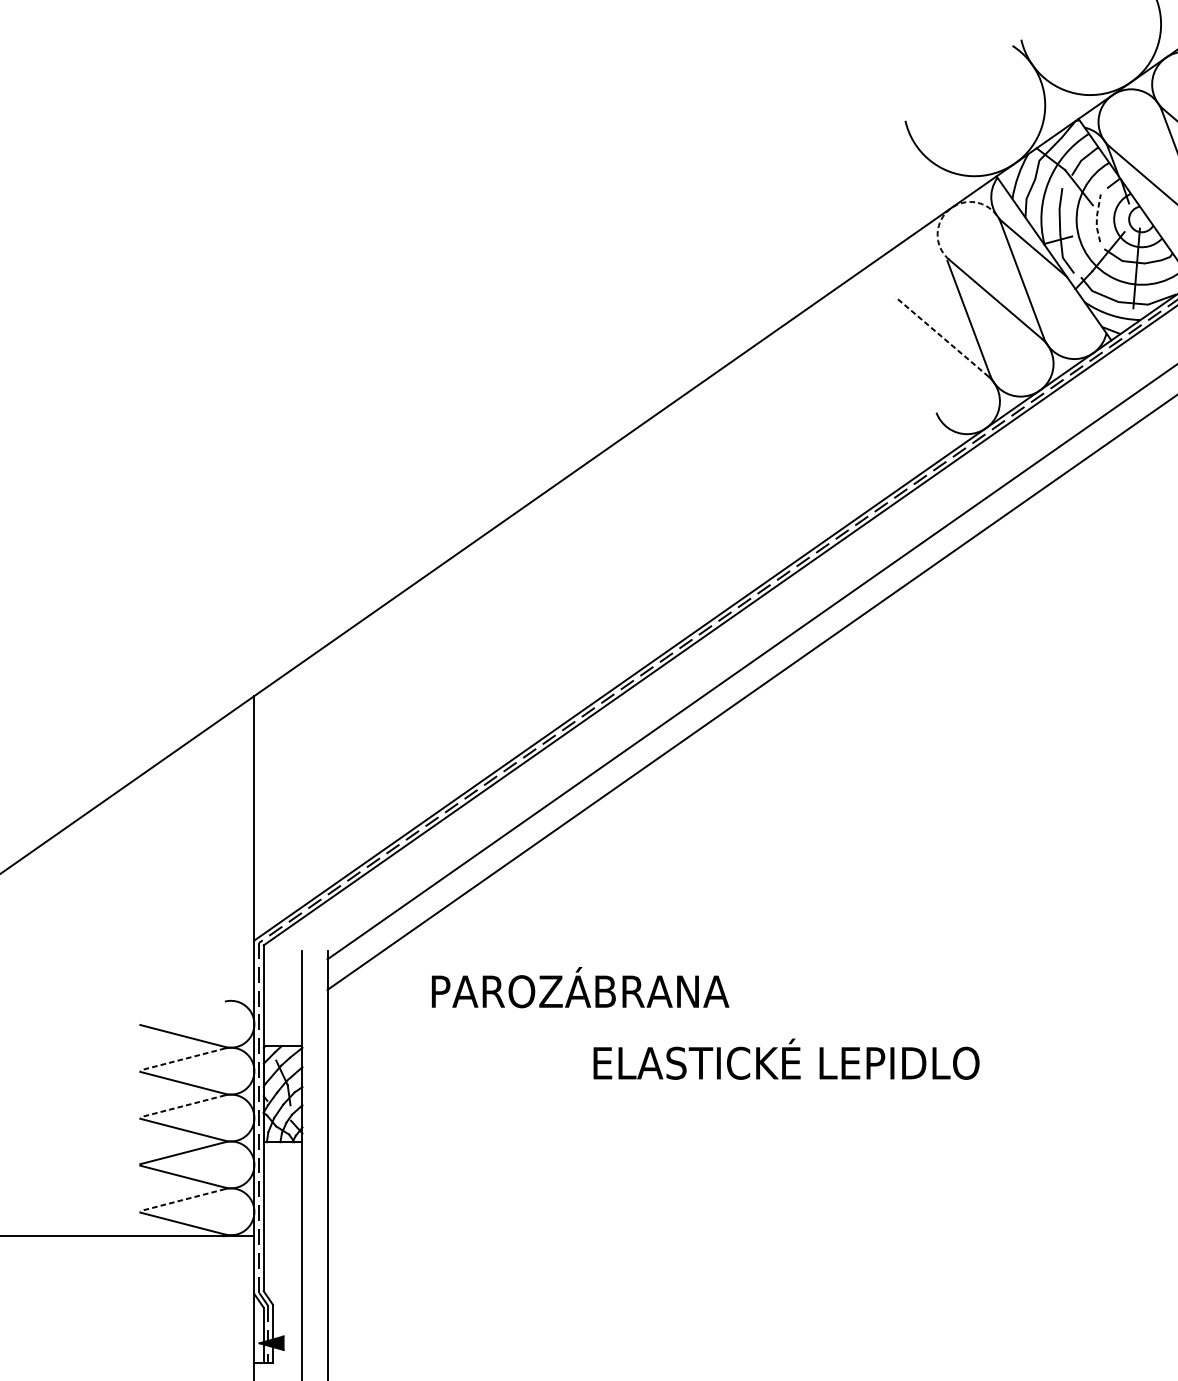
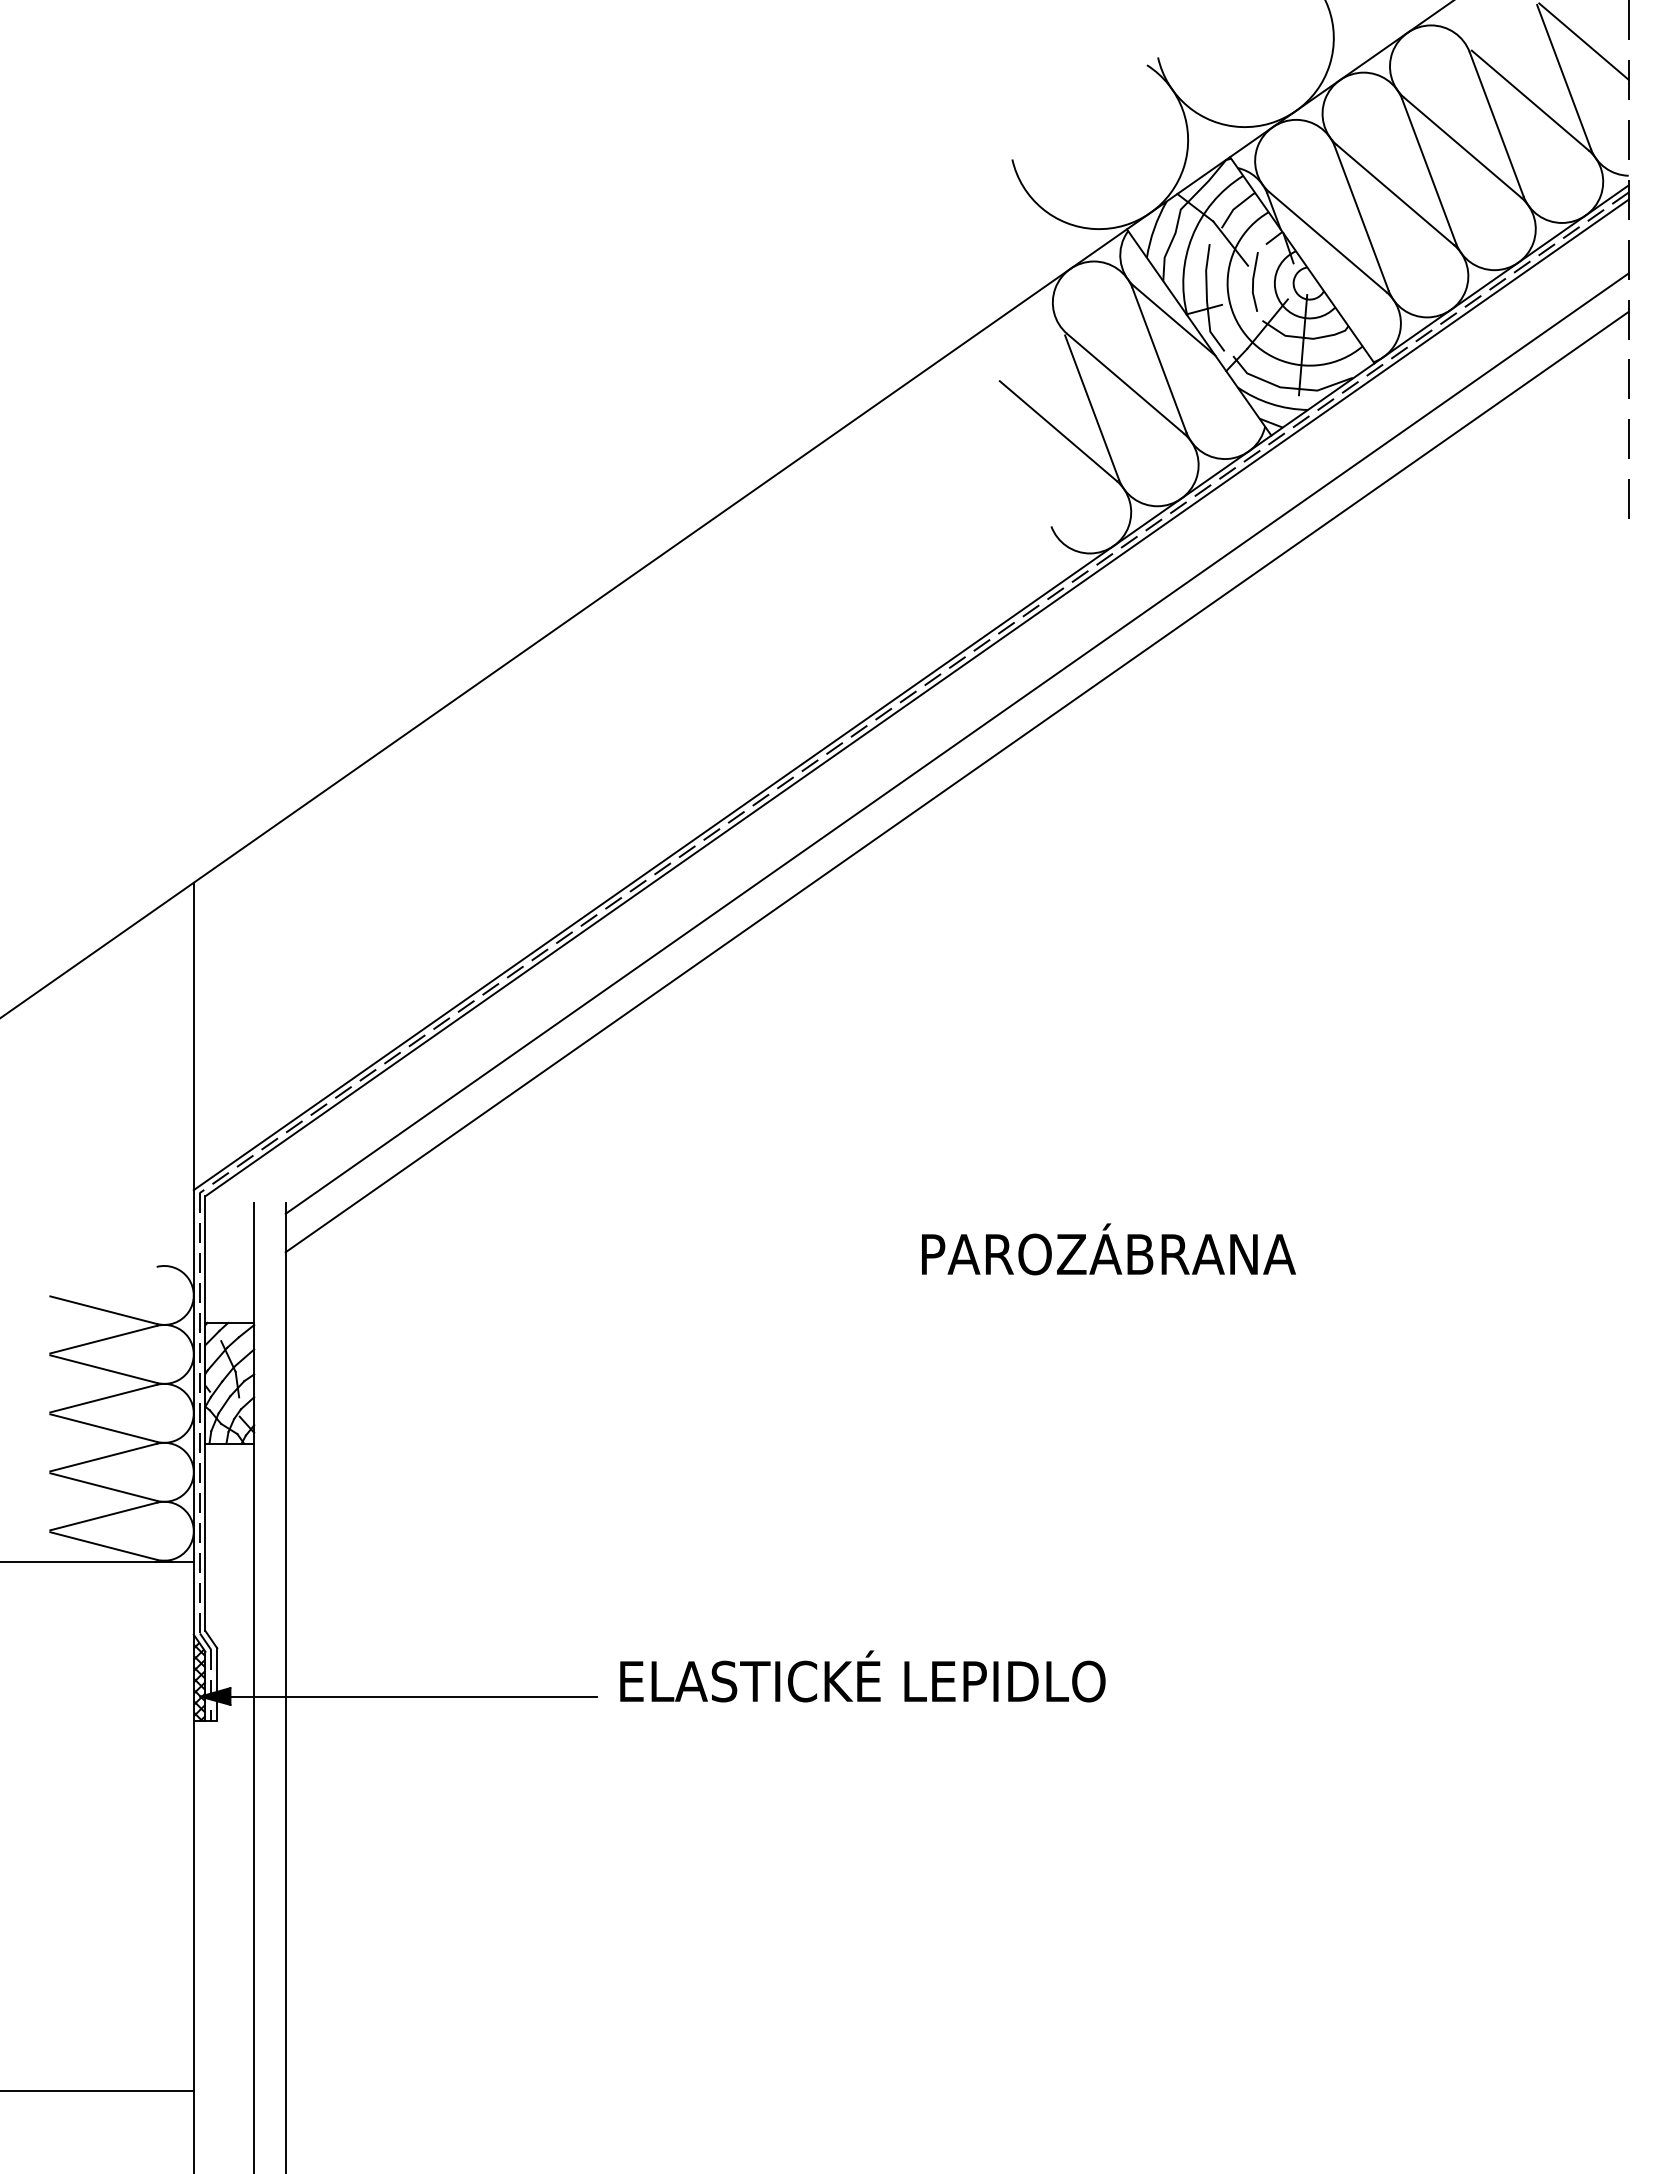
arc: (951, 207) -> (1070, 268), dashed -> solid
line: (1097, 217) -> (1253, 281), dashed -> solid
line: (942, 336) -> (1058, 430), dashed -> solid
text: (580, 987) -> (1108, 1249), moved
line: (182, 1059) -> (103, 1339), dashed -> solid
text: (786, 1059) -> (862, 1676), moved
line: (182, 1106) -> (103, 1398), dashed -> solid
line: (182, 1200) -> (103, 1516), dashed -> solid
hatch: (258, 1328) -> (199, 1678), added
line: (429, 1343) -> (413, 1696), added

